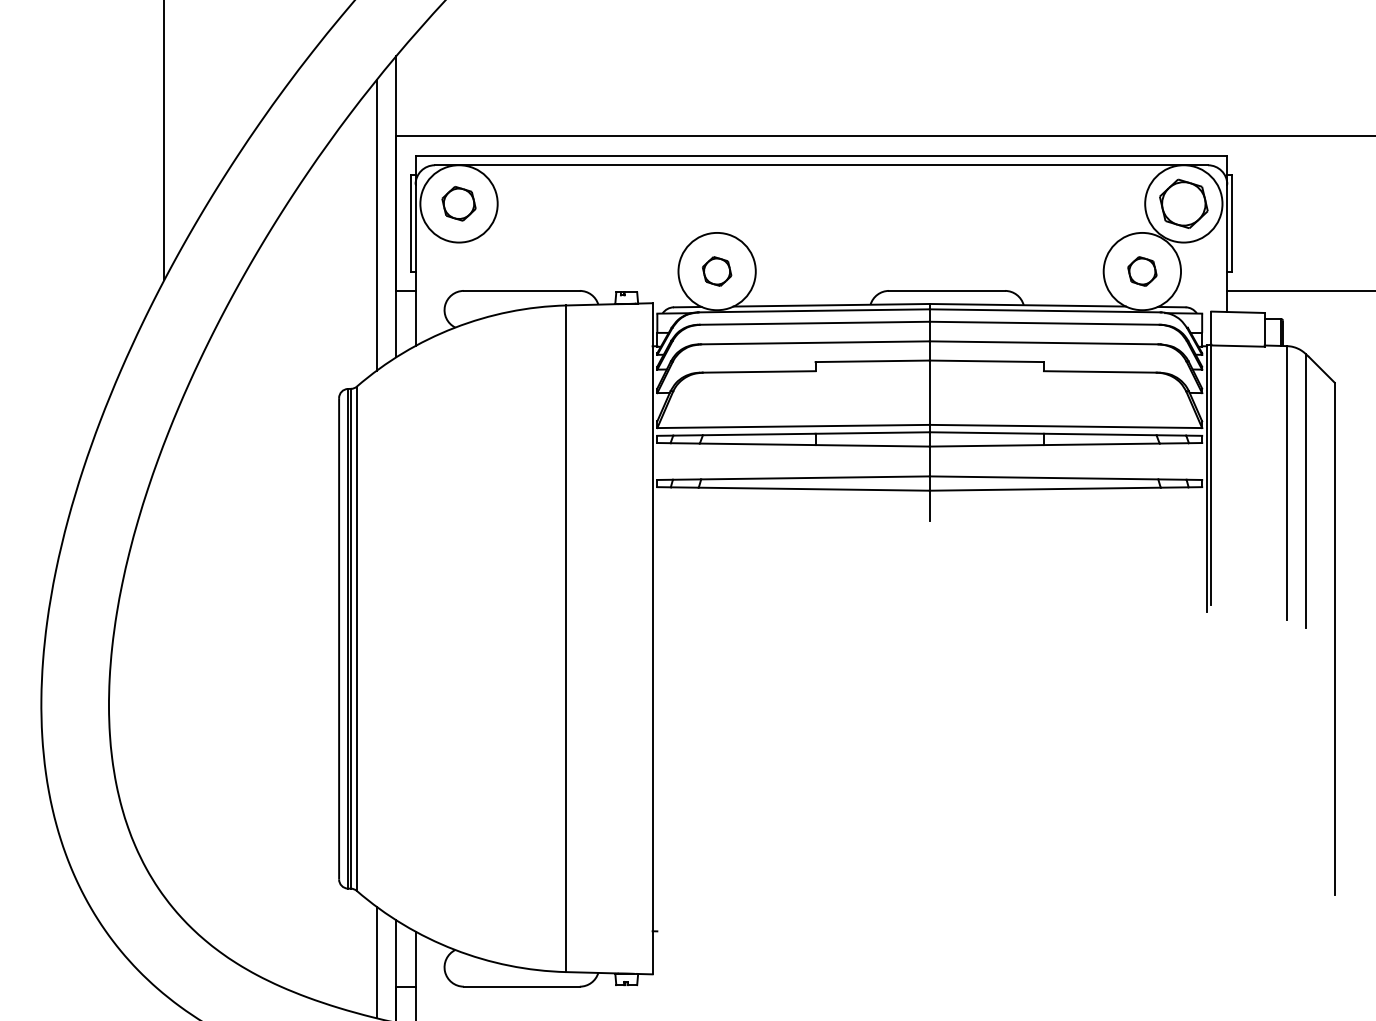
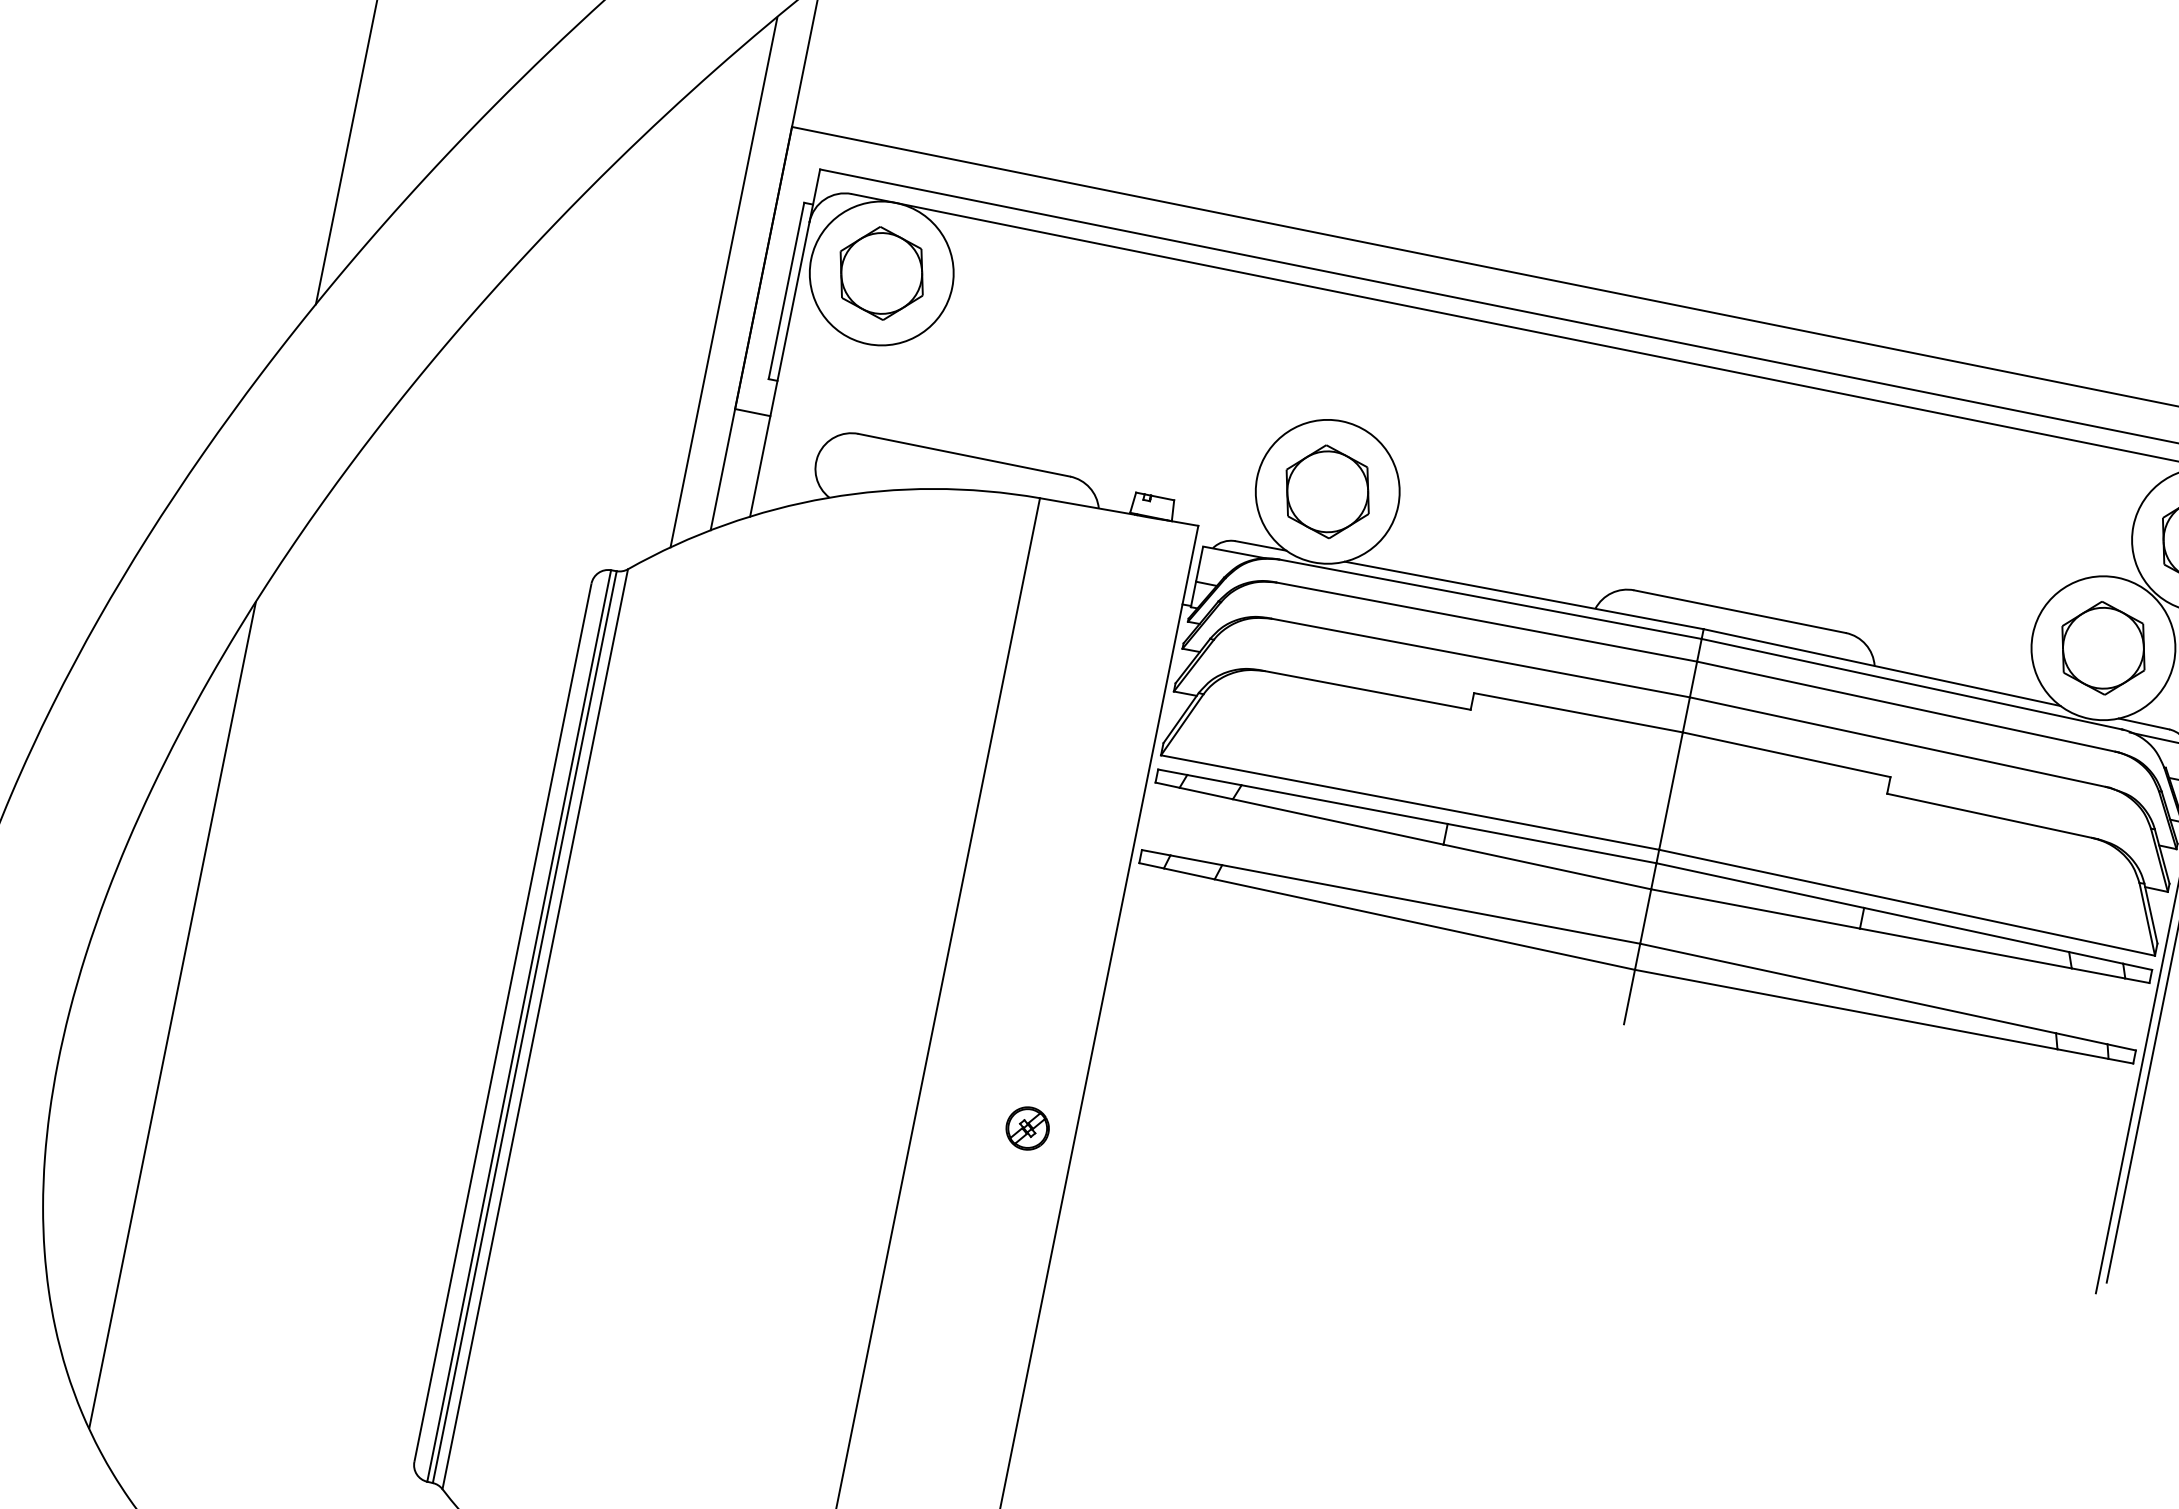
part: (458, 203) -> (880, 272), size x1.43
part: (716, 271) -> (1326, 491), size x1.67
part: (1142, 271) -> (2103, 648), size x1.67
part: (626, 638) -> (1027, 1127), added
line: (164, 669) -> (173, 1014), added

